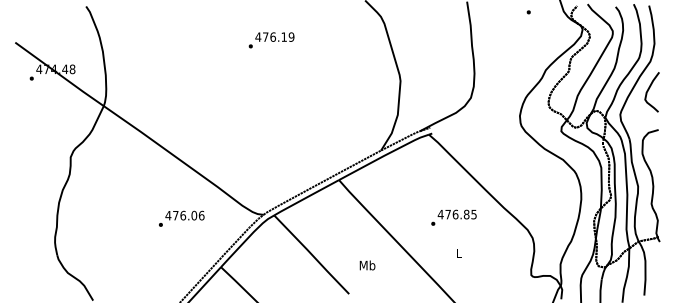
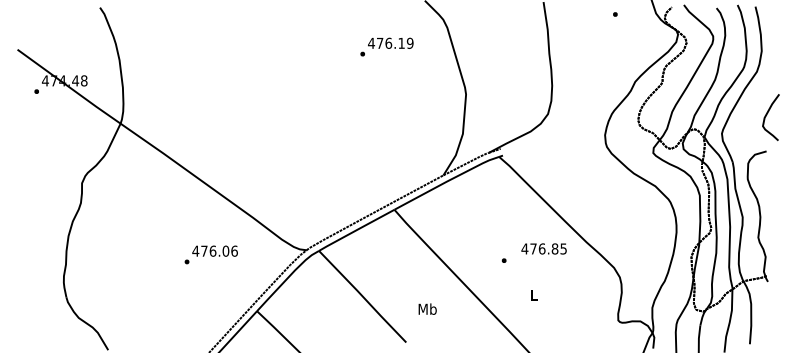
text: (271, 39) -> (386, 46), moved
curve: (648, 91) -> (766, 116), moved
text: (456, 214) -> (543, 248), moved

